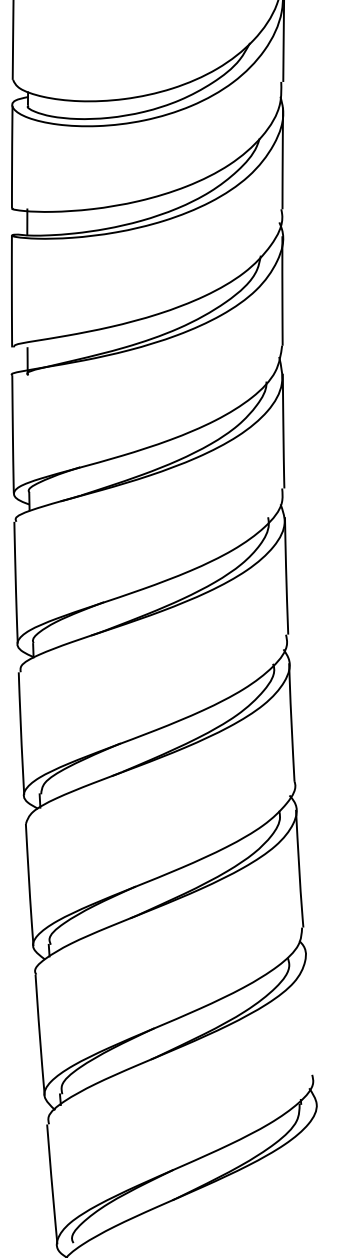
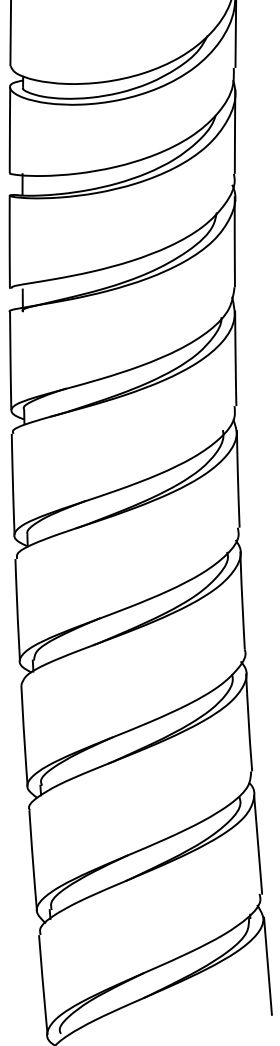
line: (310, 1015) -> (258, 844), added
line: (322, 1161) -> (268, 965), added

